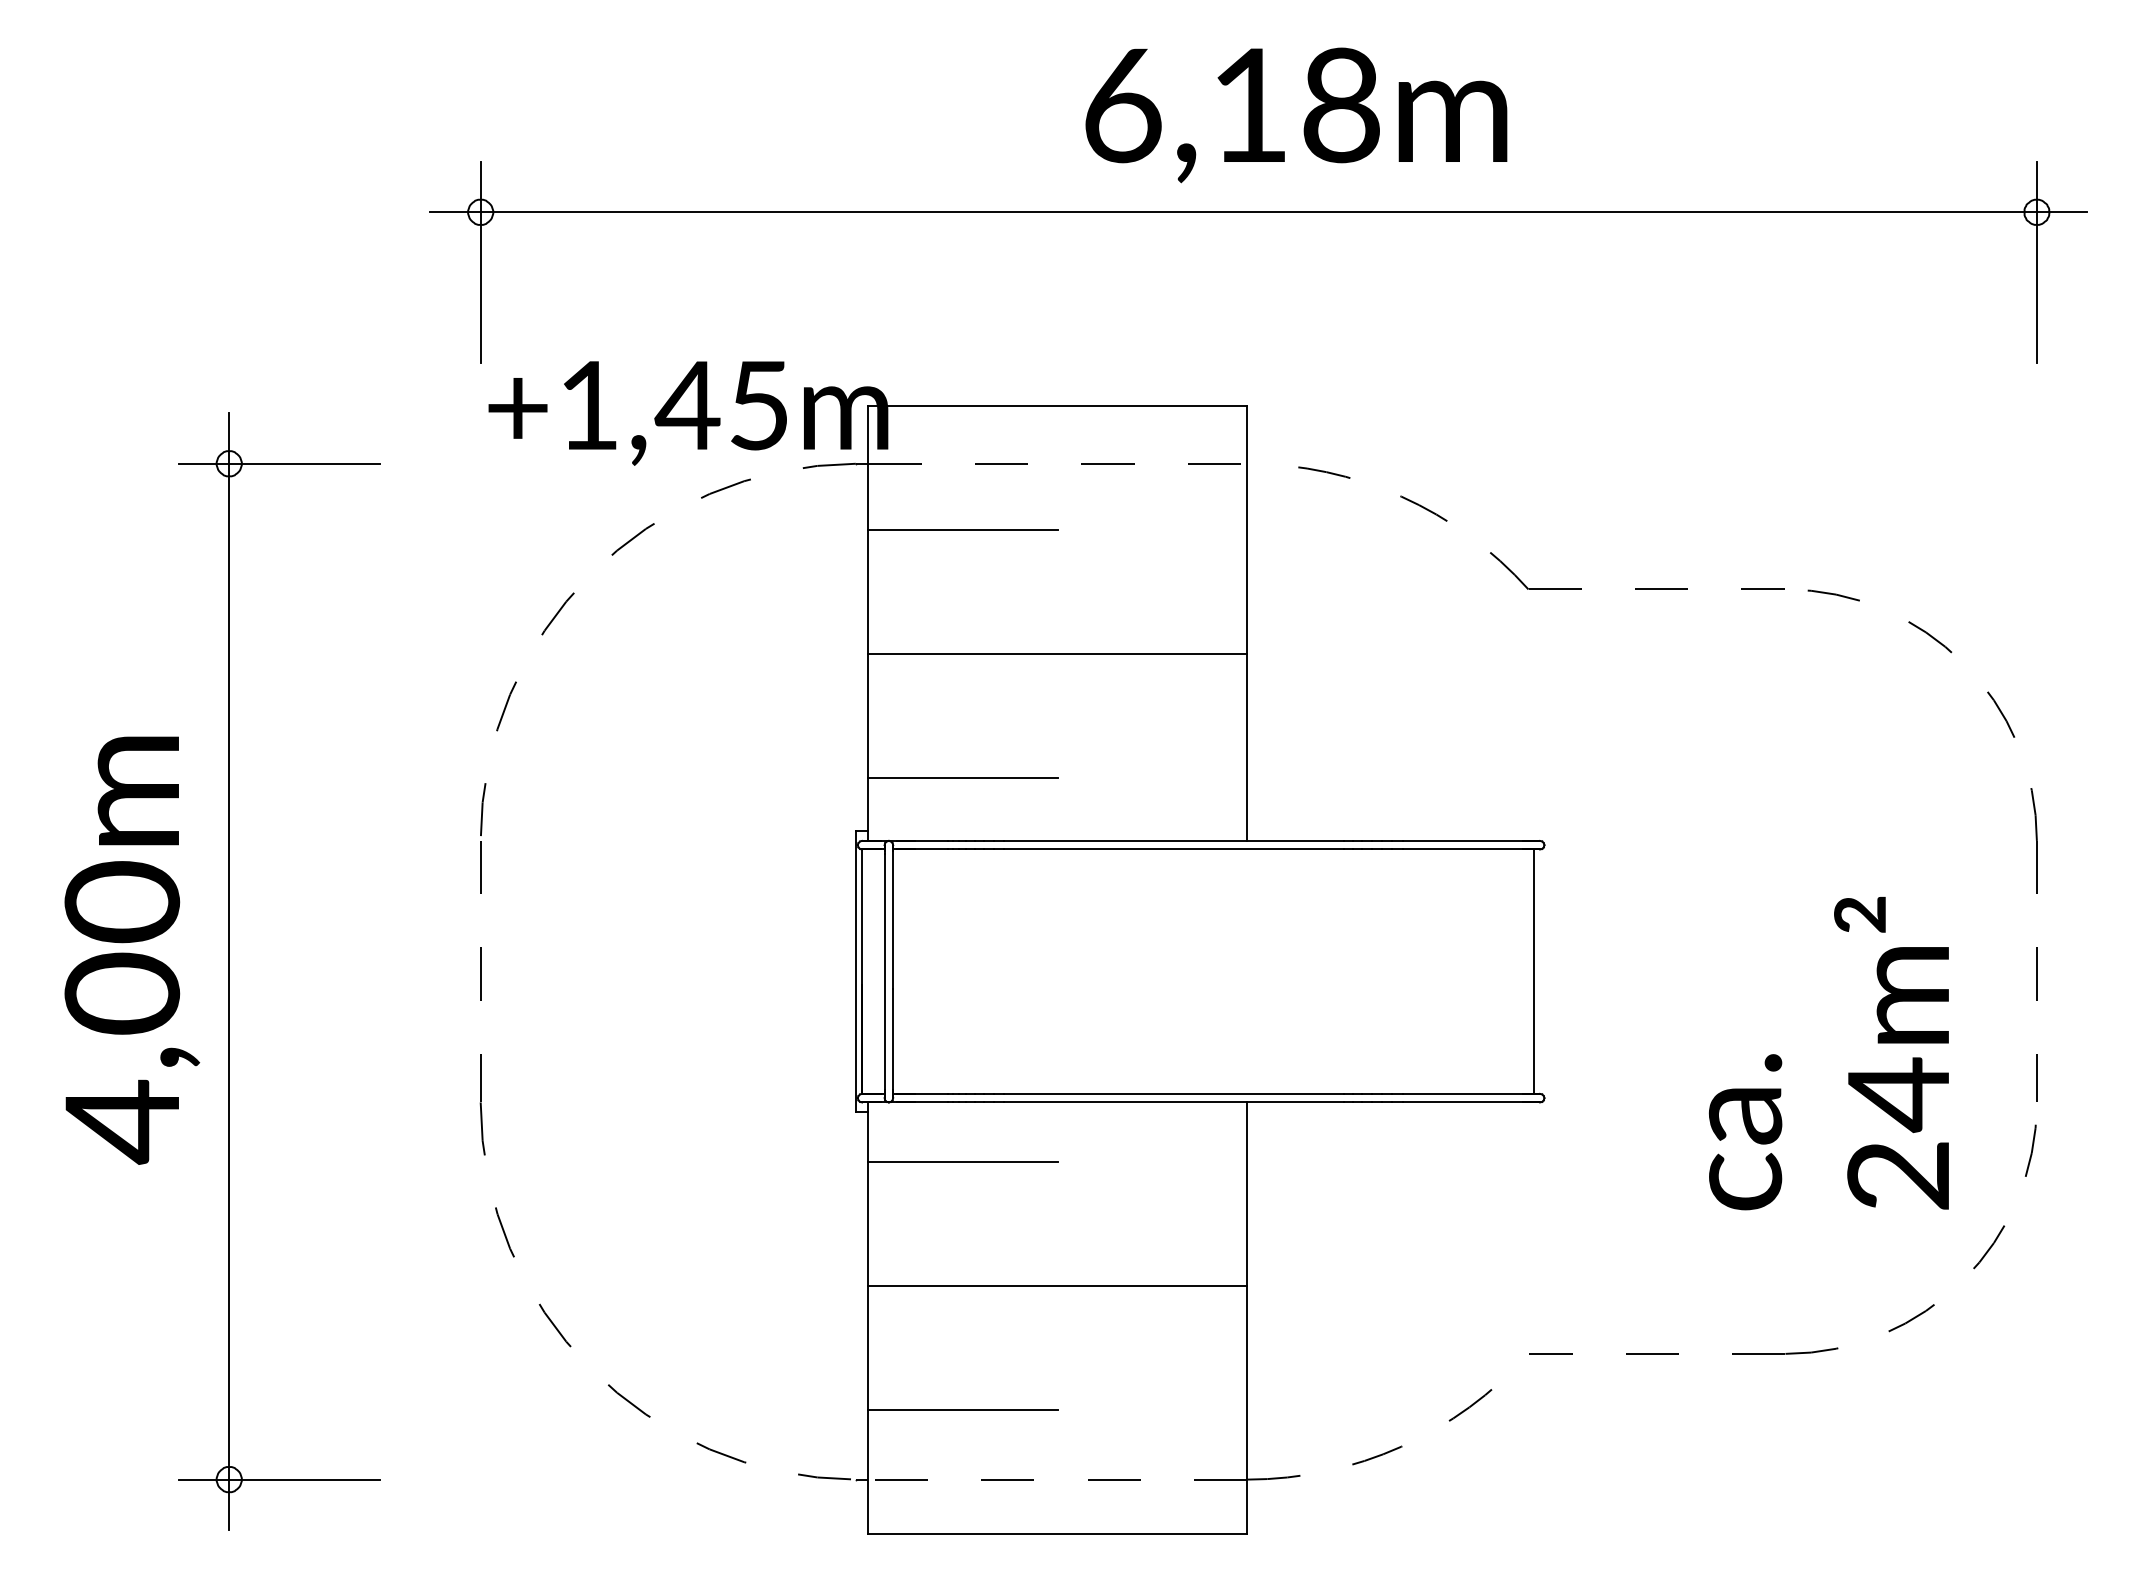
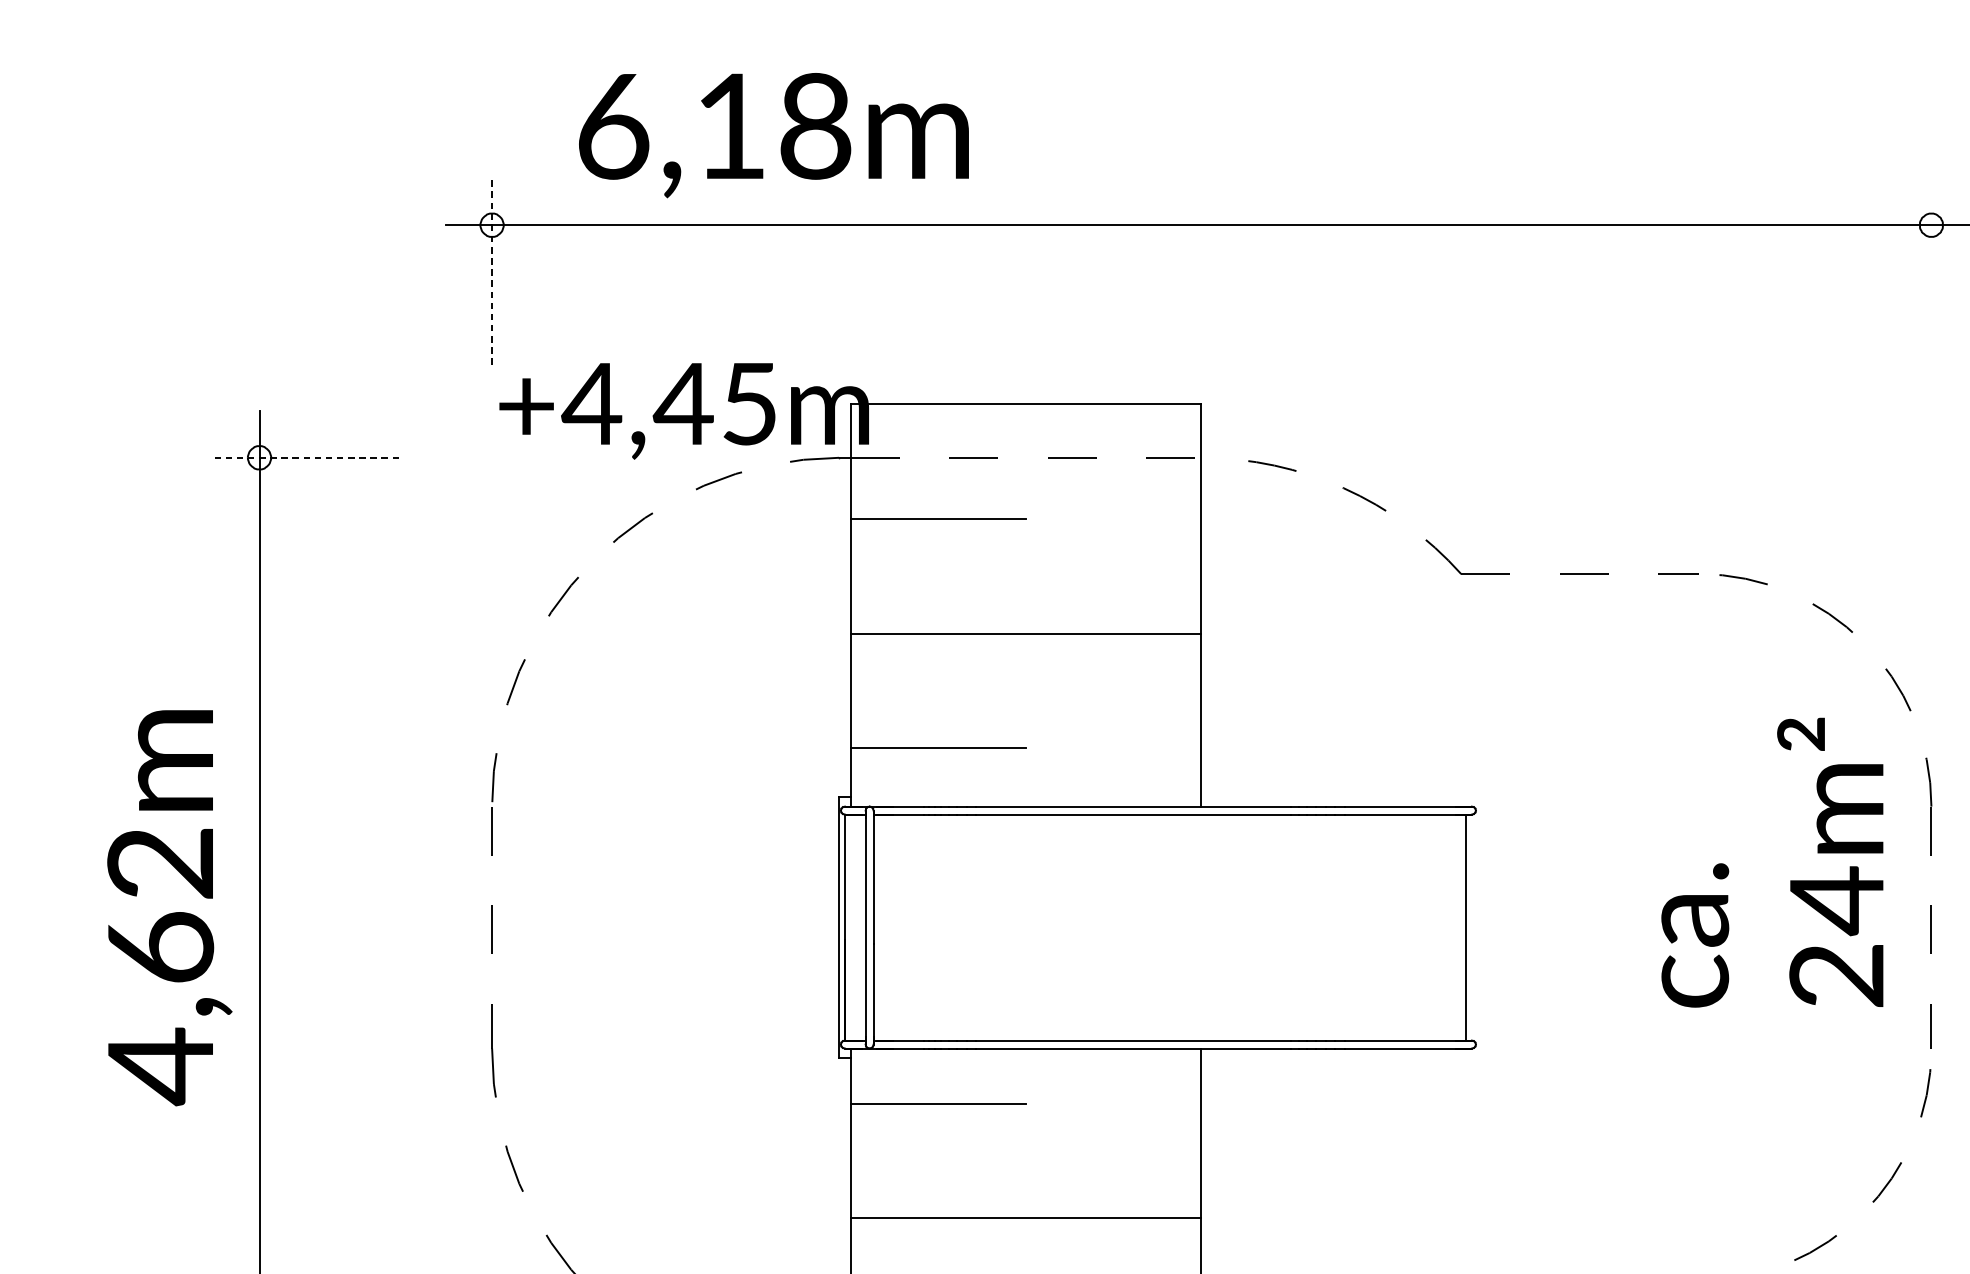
text: (1296, 115) -> (774, 135), moved
line: (480, 262) -> (491, 271), solid -> dashed
line: (2037, 262) -> (1931, 271), removed
text: (588, 405) -> (591, 403), +1,45m -> +4,45m
line: (279, 463) -> (306, 457), solid -> dashed
text: (122, 947) -> (160, 905), 4,00m -> 4,62m
text: (1828, 1053) -> (1771, 862), moved

